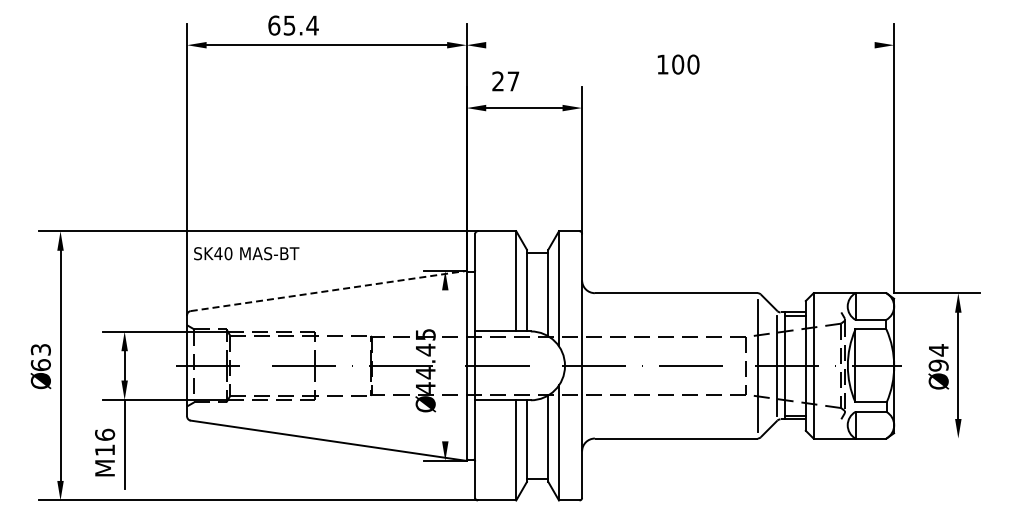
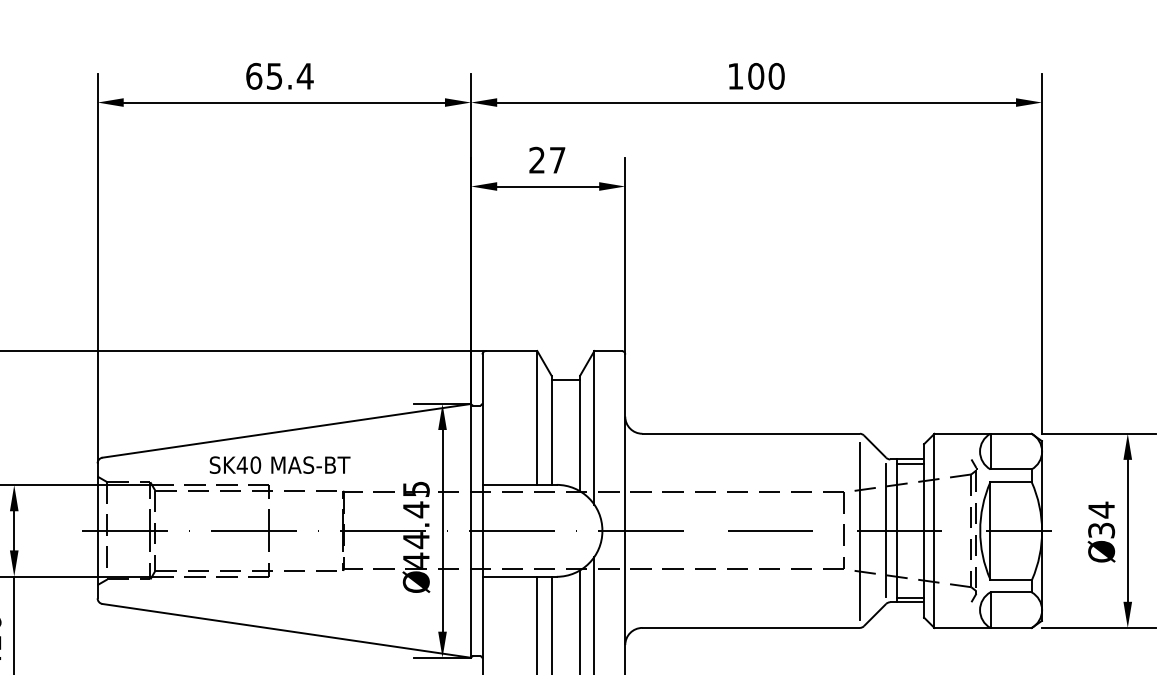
text: (293, 25) -> (279, 76), moved
line: (680, 45) -> (756, 102), added
text: (678, 64) -> (756, 76), moved
text: (505, 81) -> (546, 160), moved
text: (246, 253) -> (279, 464), moved
line: (329, 290) -> (287, 430), dashed -> solid
line: (445, 365) -> (442, 530), added
text: (938, 365) -> (1101, 530), 94 -> 34
line: (936, 438) -> (1098, 627), added

